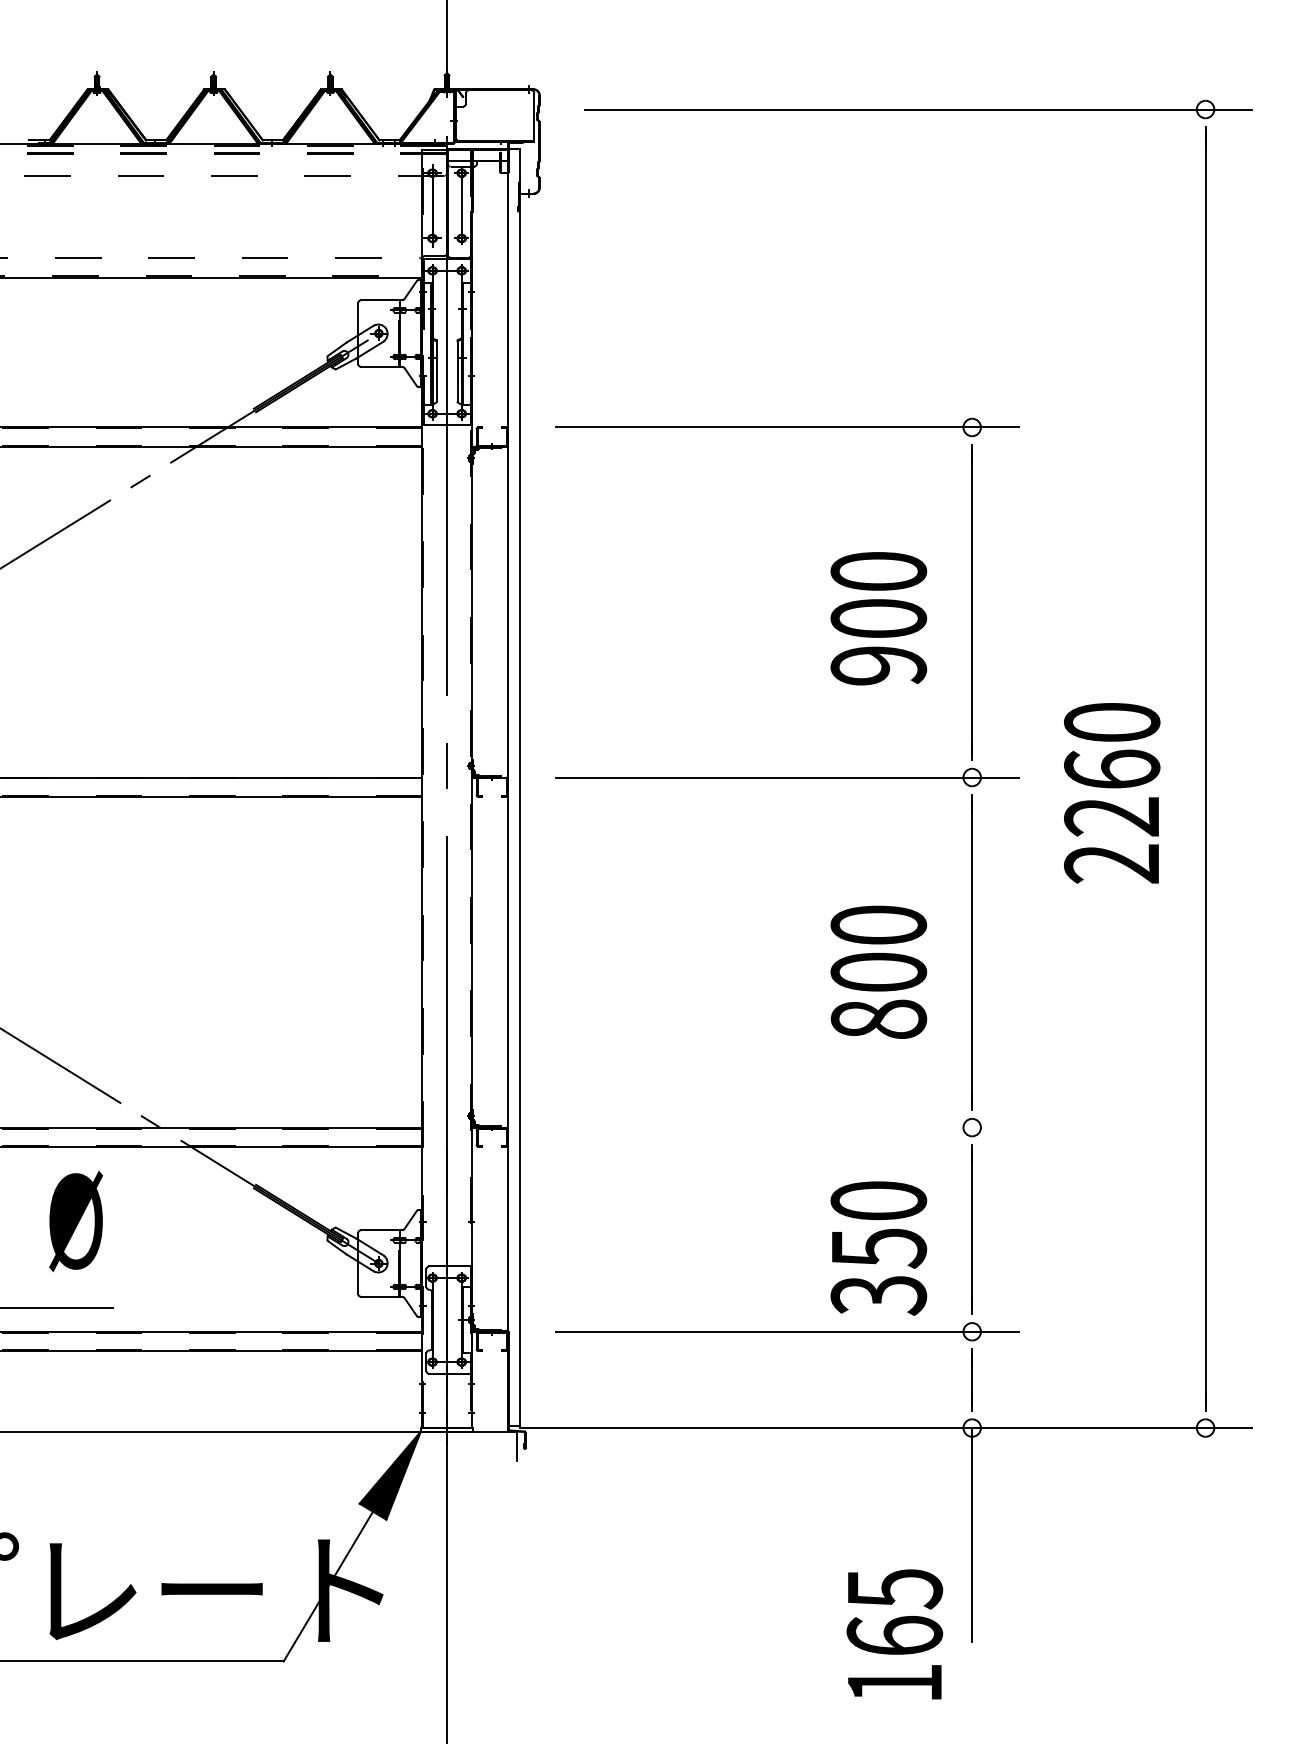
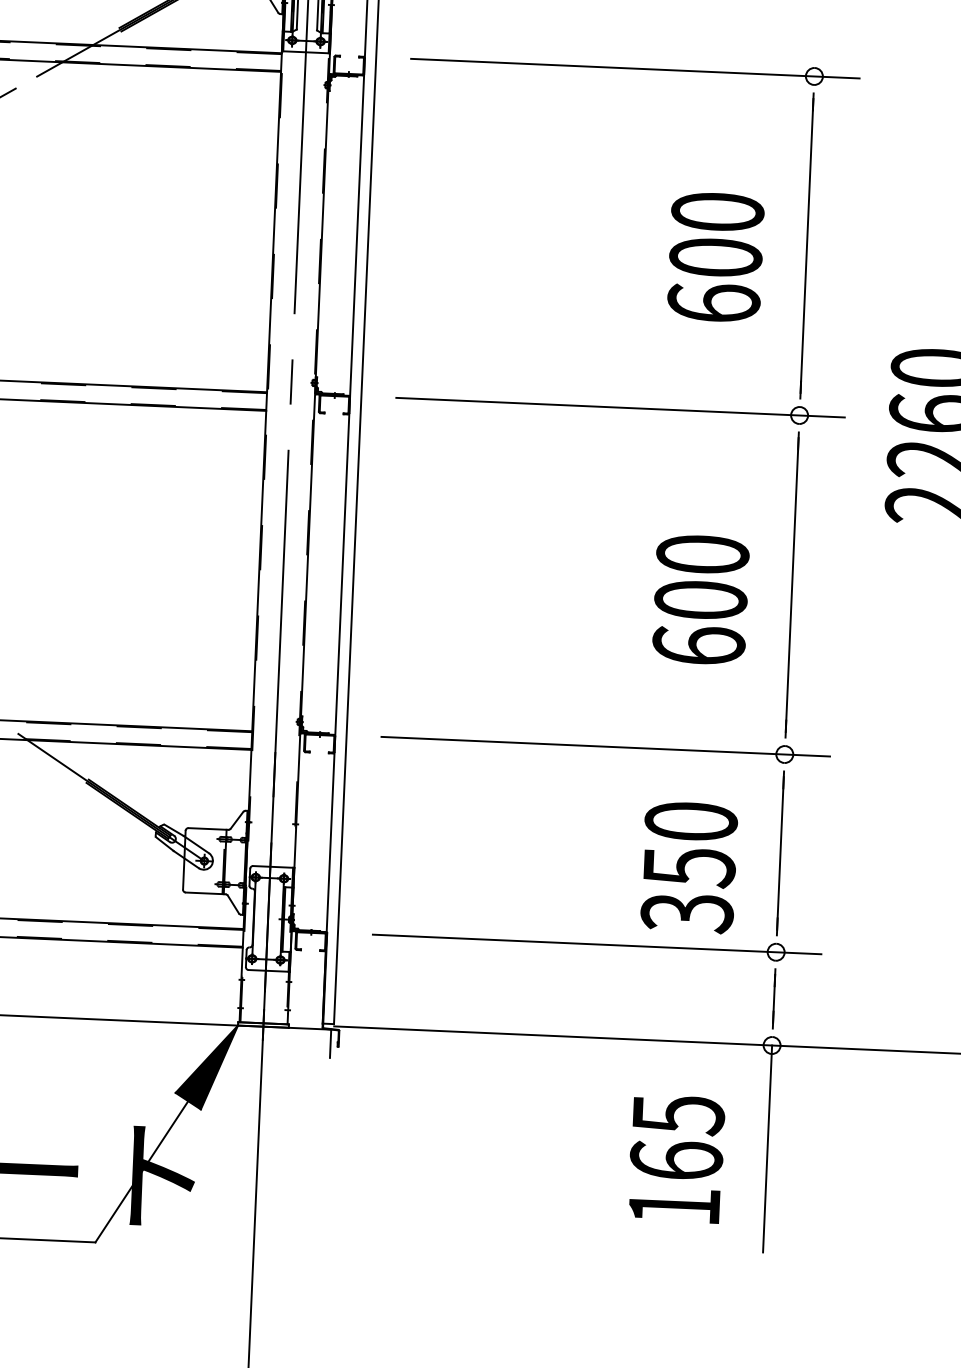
text: (878, 665) -> (713, 303), 900 -> 600
text: (878, 1018) -> (698, 644), 800 -> 600
line: (786, 1127) -> (604, 746), added
text: (894, 1634) -> (676, 1159), moved

